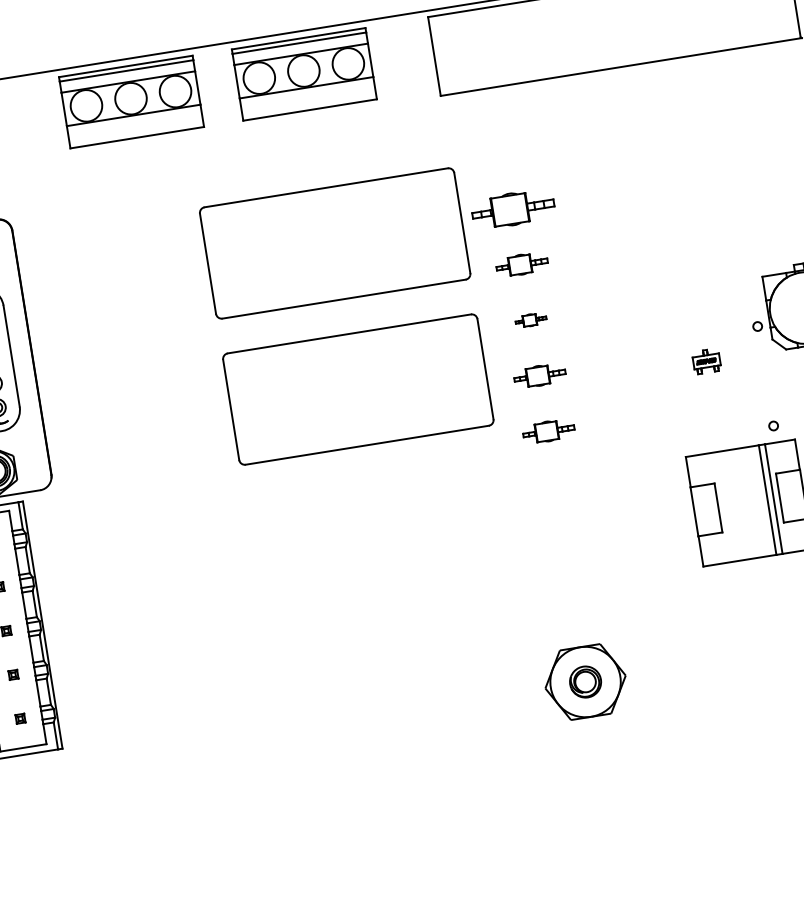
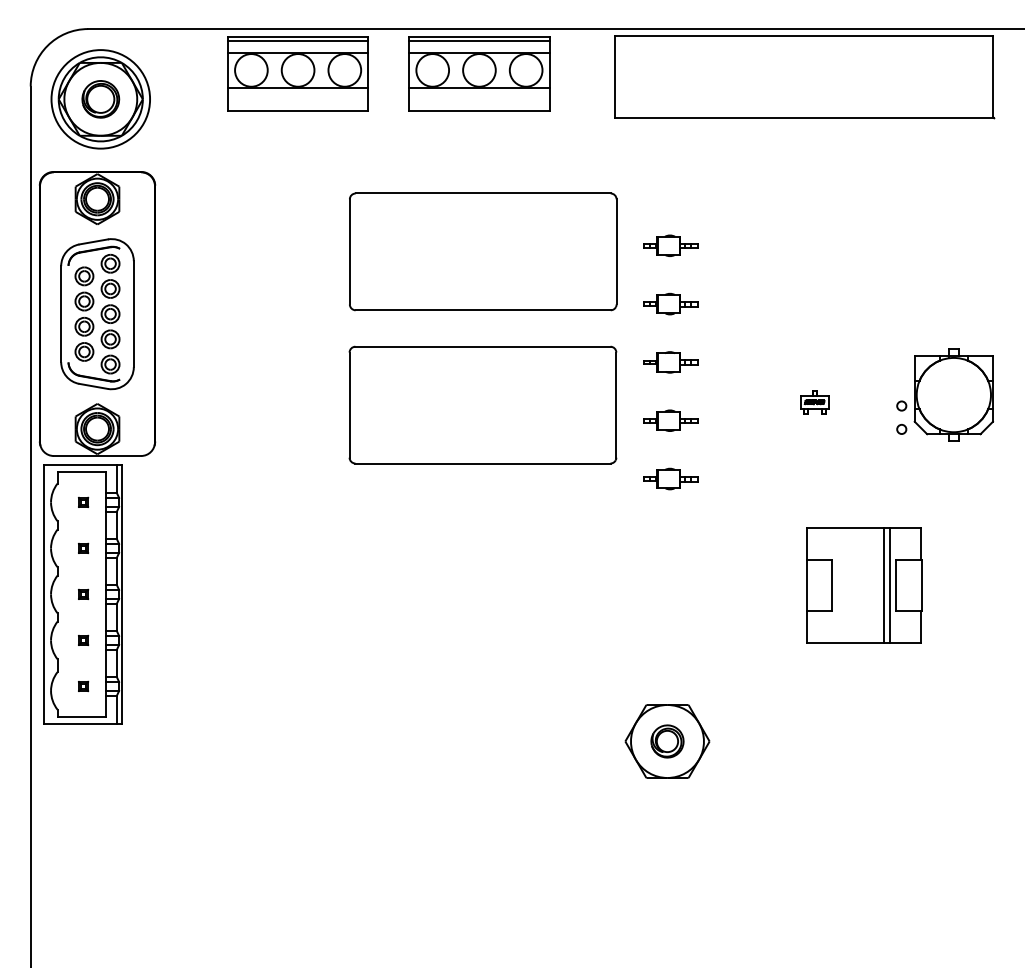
part: (512, 208) -> (670, 245), size x0.62
part: (530, 320) -> (670, 362), size x1.67
part: (706, 361) -> (814, 402), moved
circle: (773, 425) -> (901, 428), moved

